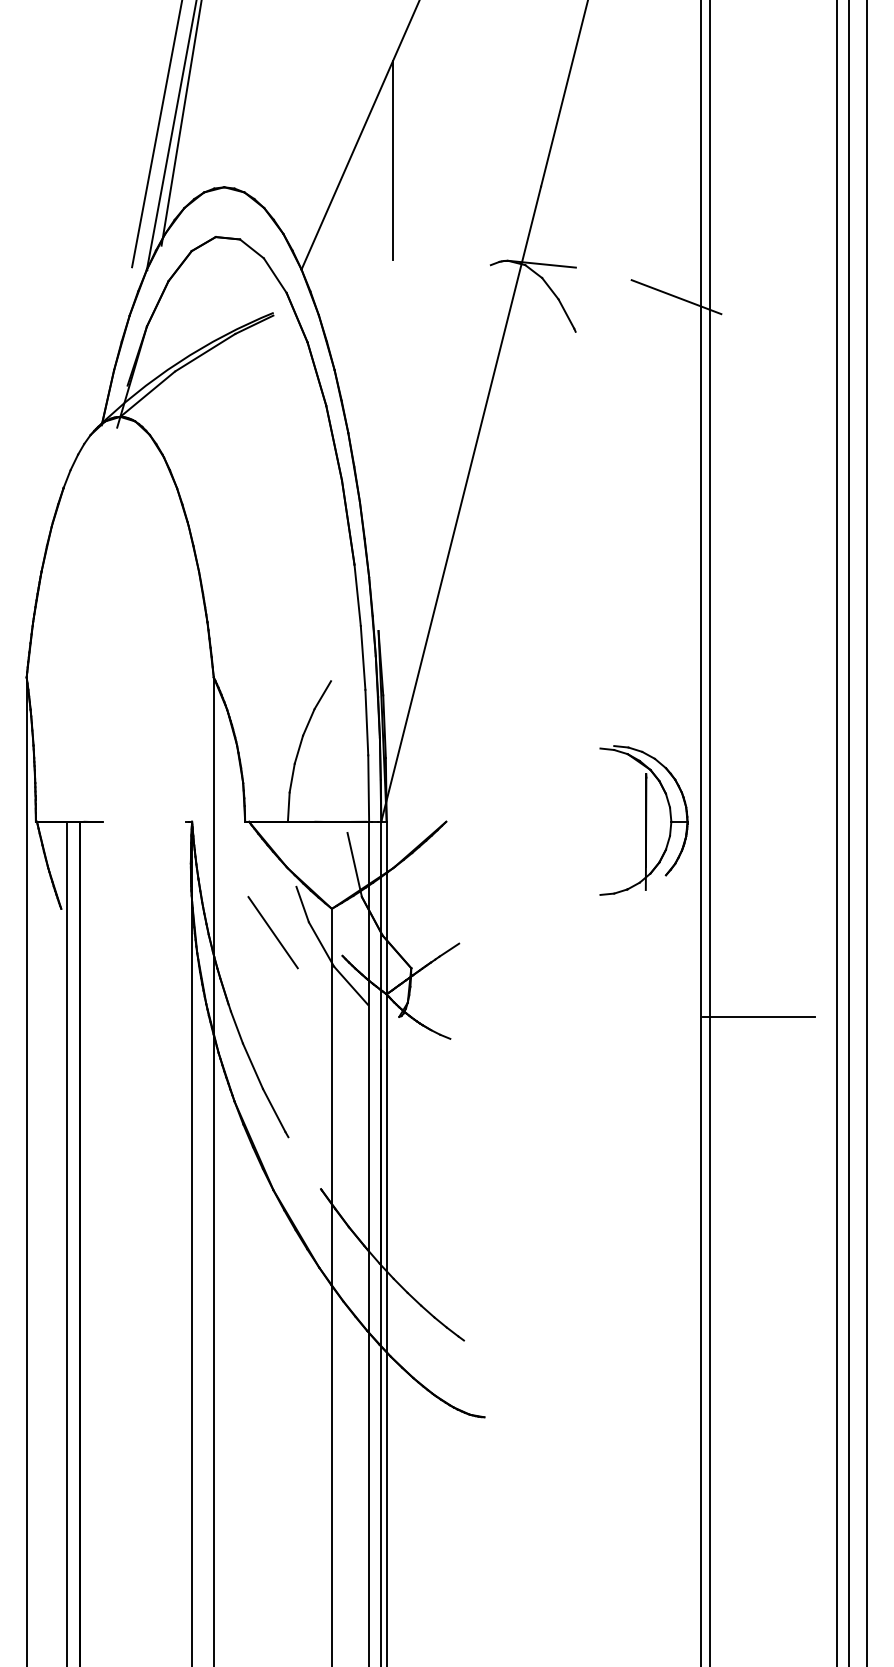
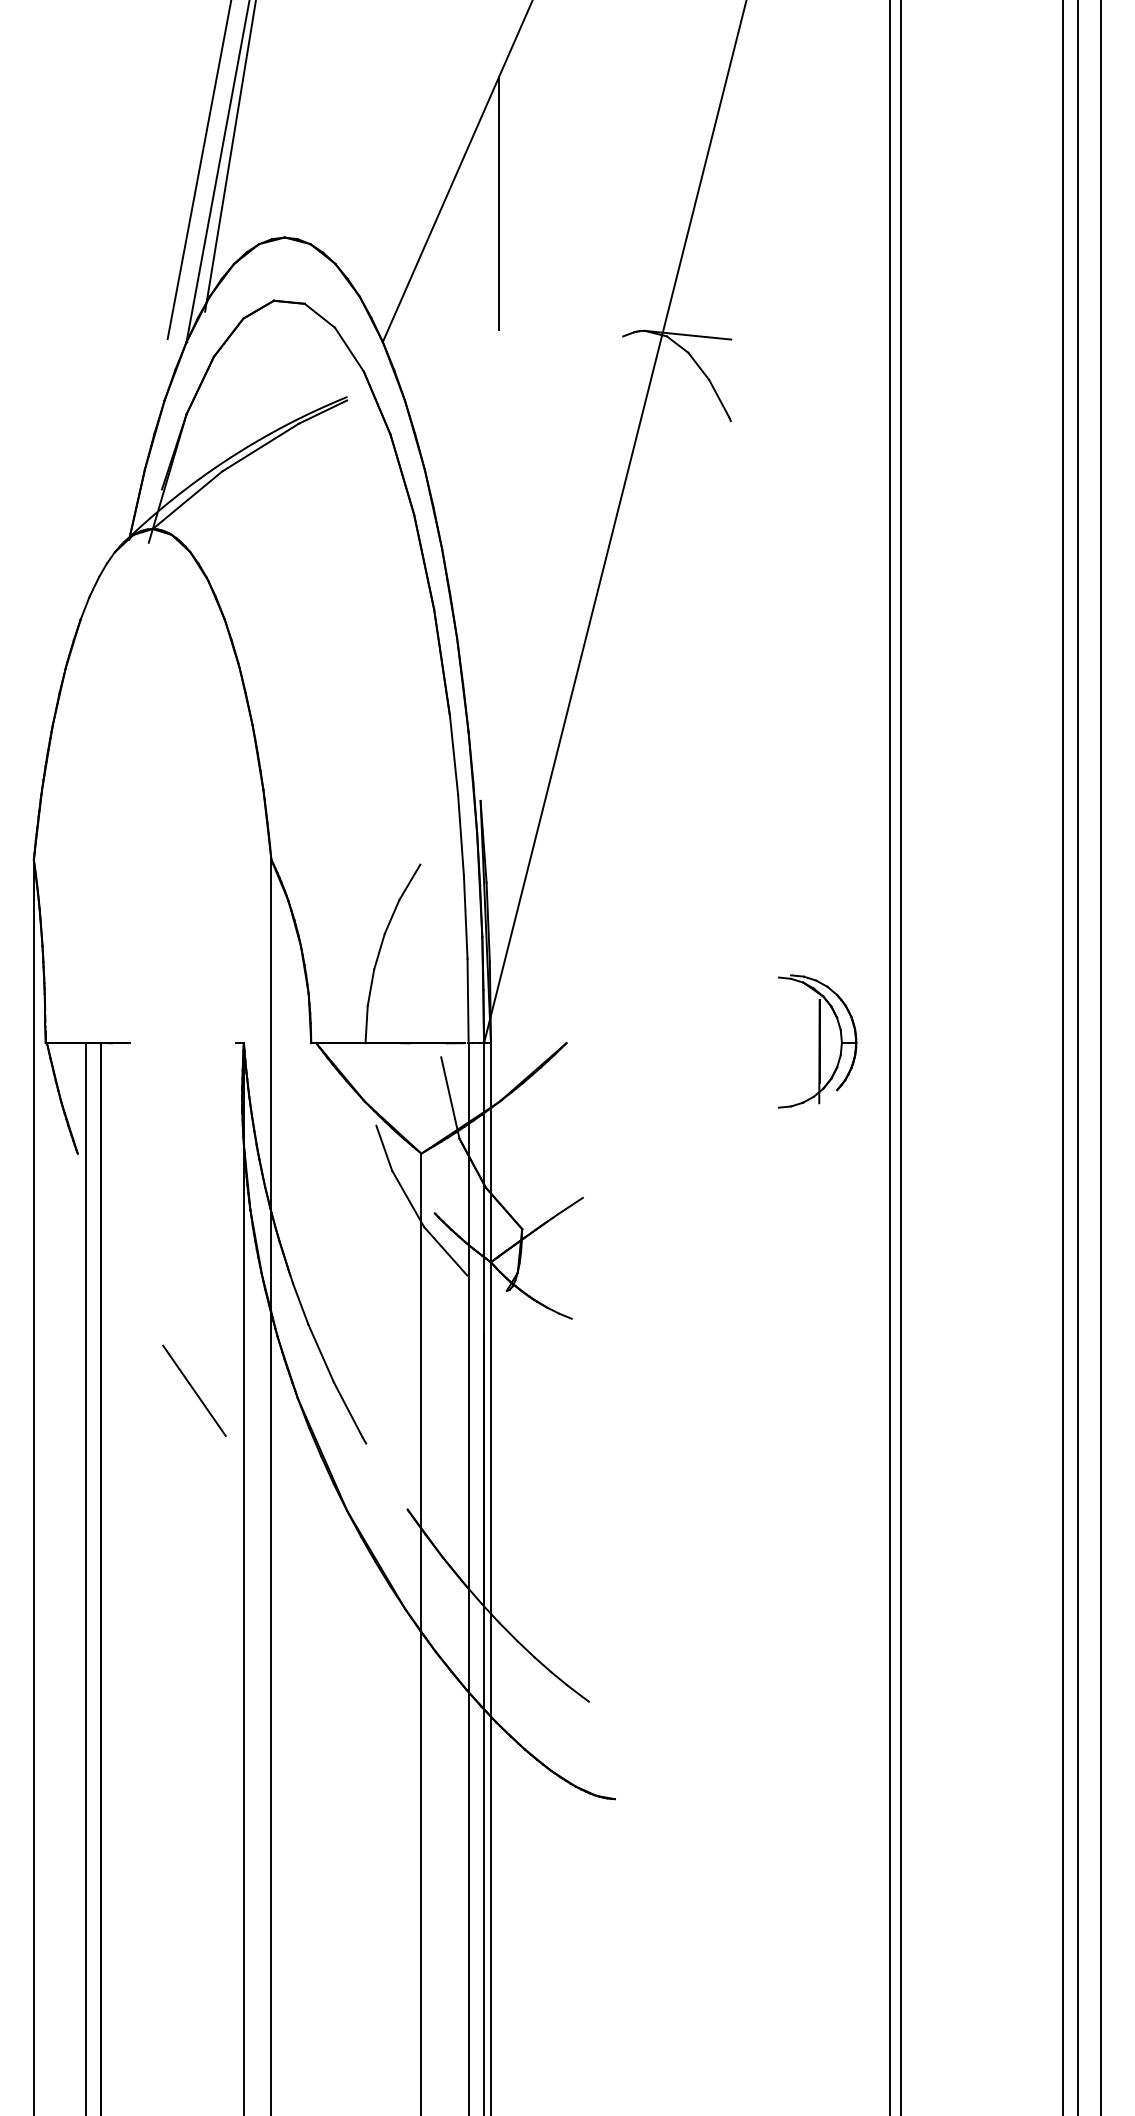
line: (676, 297) -> (858, 377), removed
part: (643, 820) -> (816, 1041), size x0.7
line: (272, 932) -> (193, 1390), moved
line: (758, 1016) -> (962, 1290), removed

